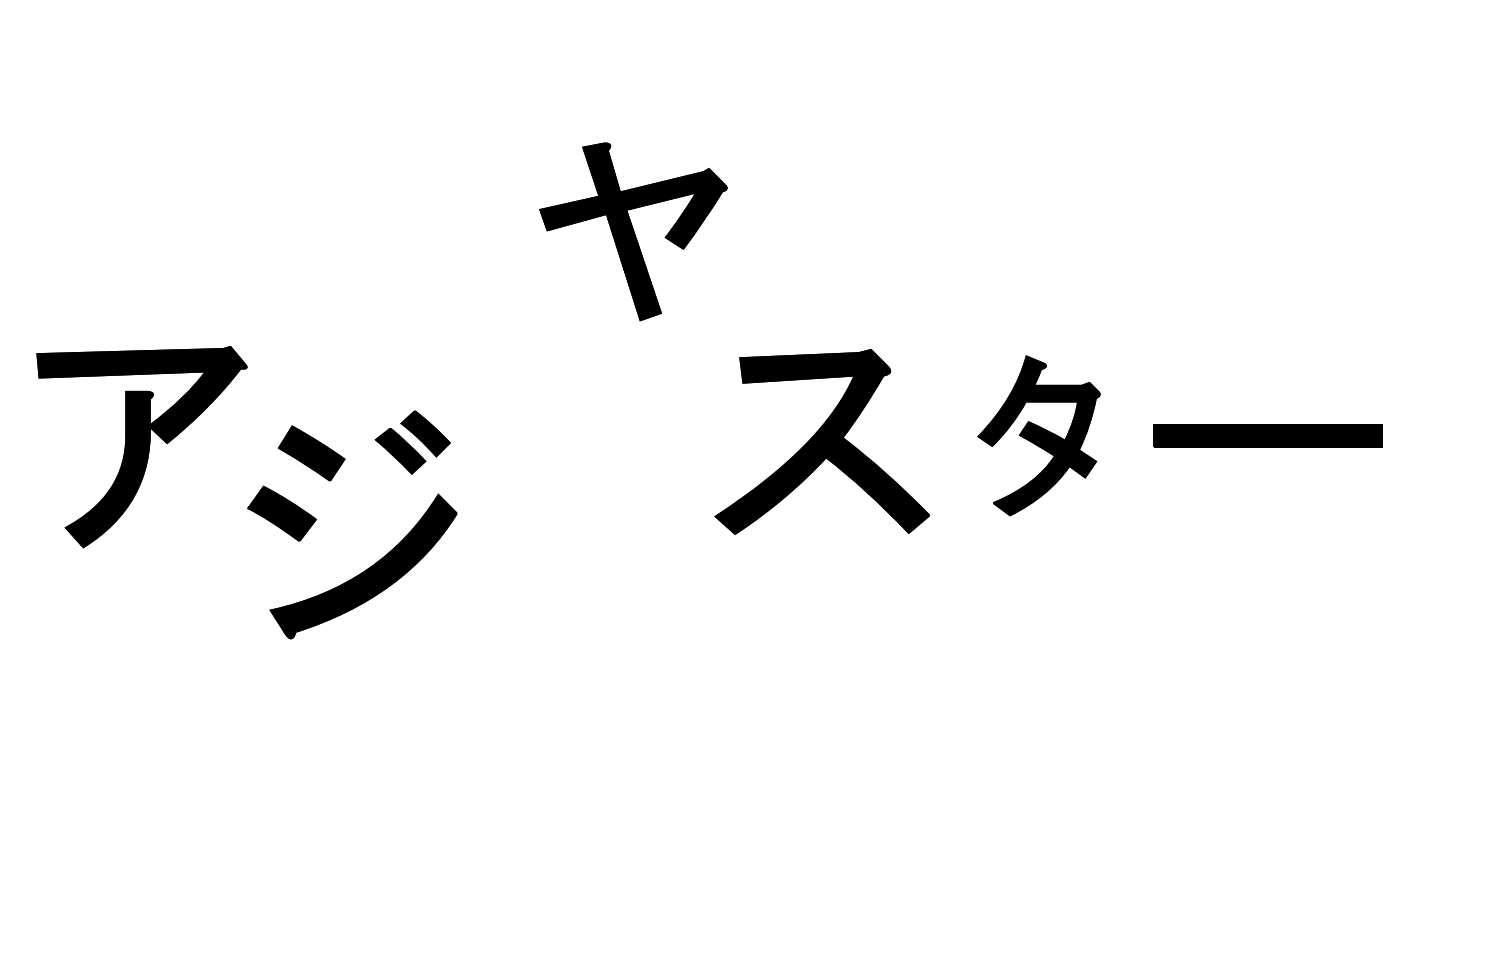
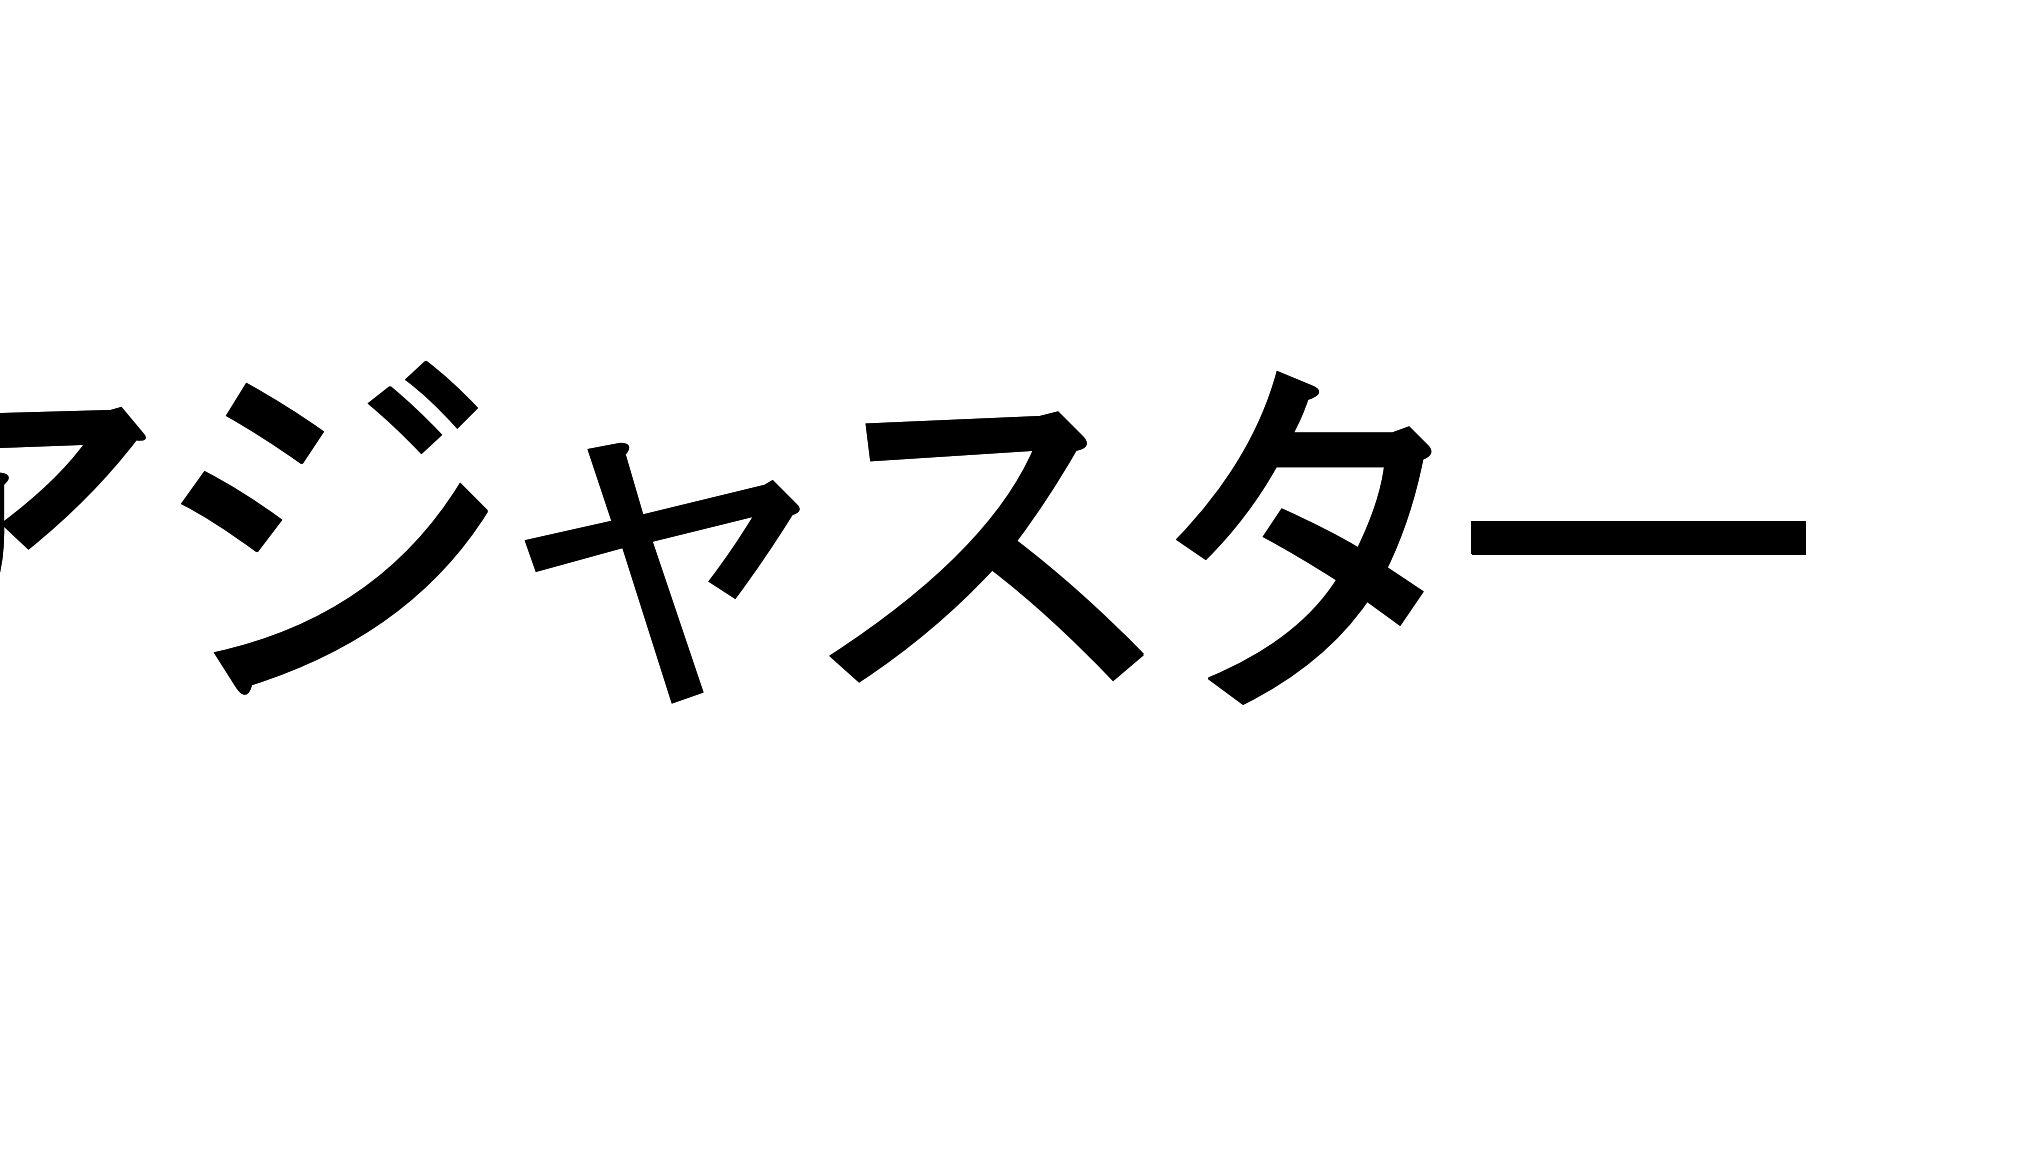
part: (633, 231) -> (662, 572), moved
part: (1038, 435) -> (1302, 537), size x1.43
part: (316, 520) -> (281, 521), moved

